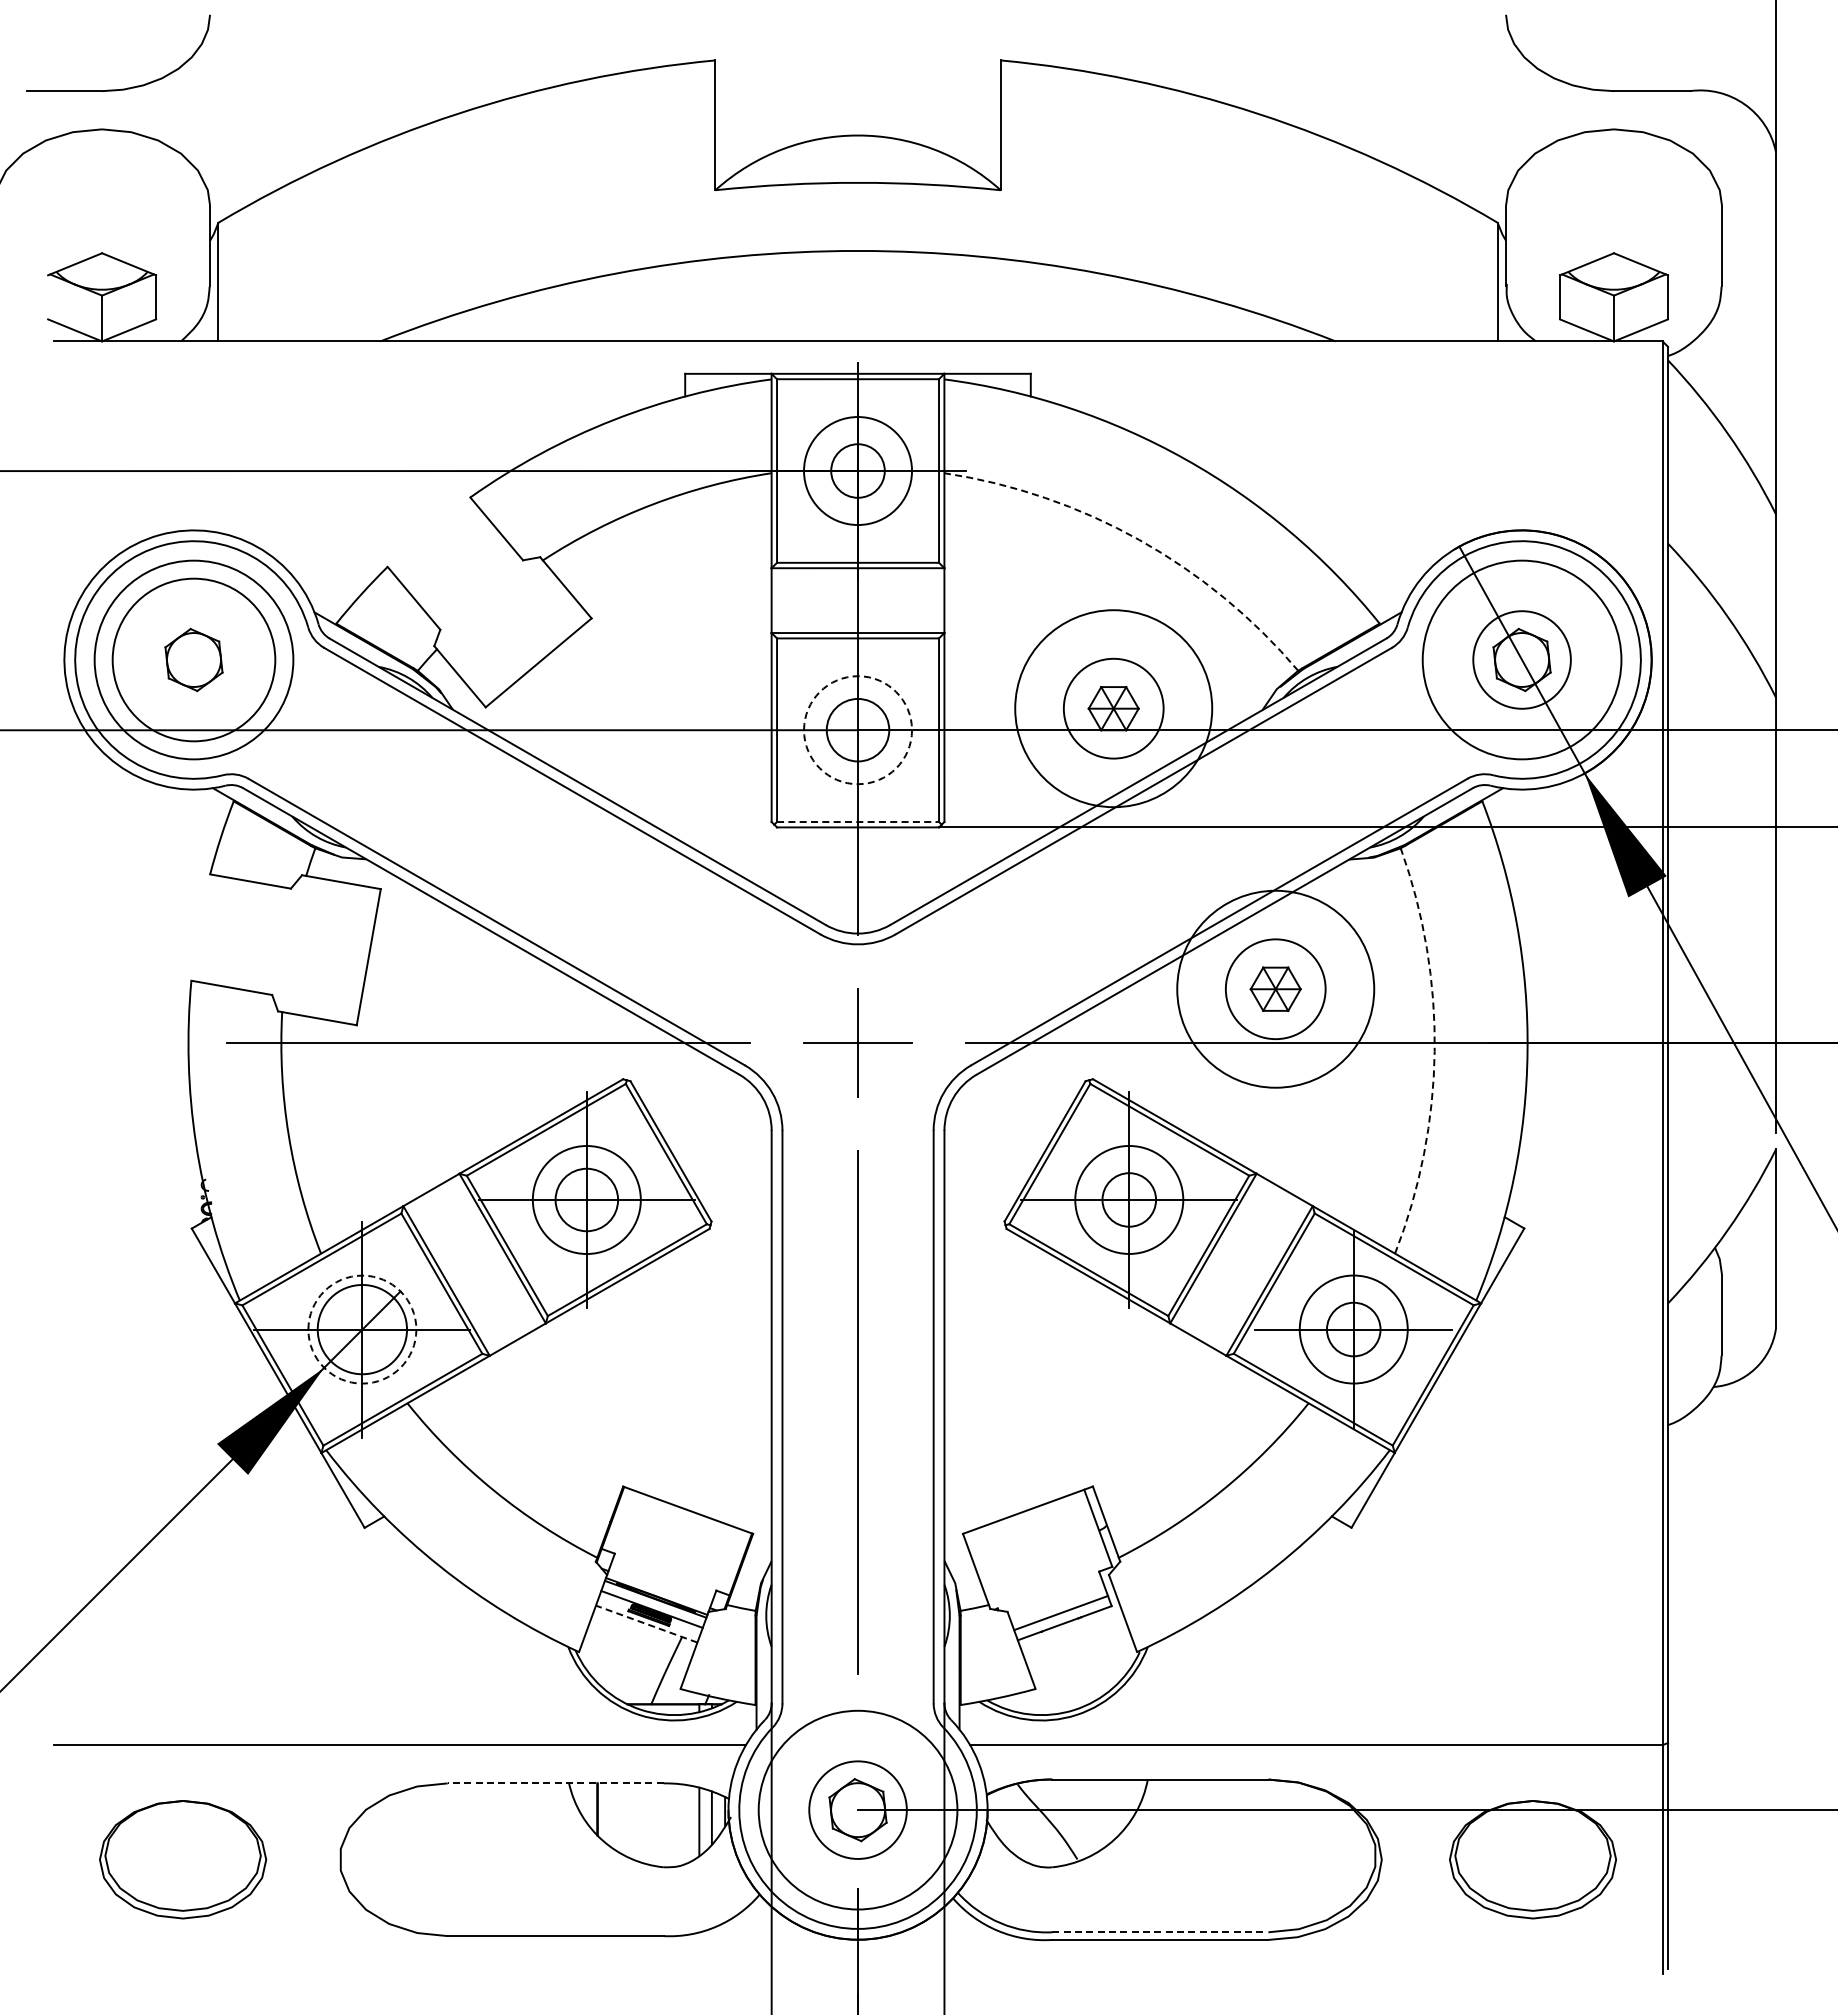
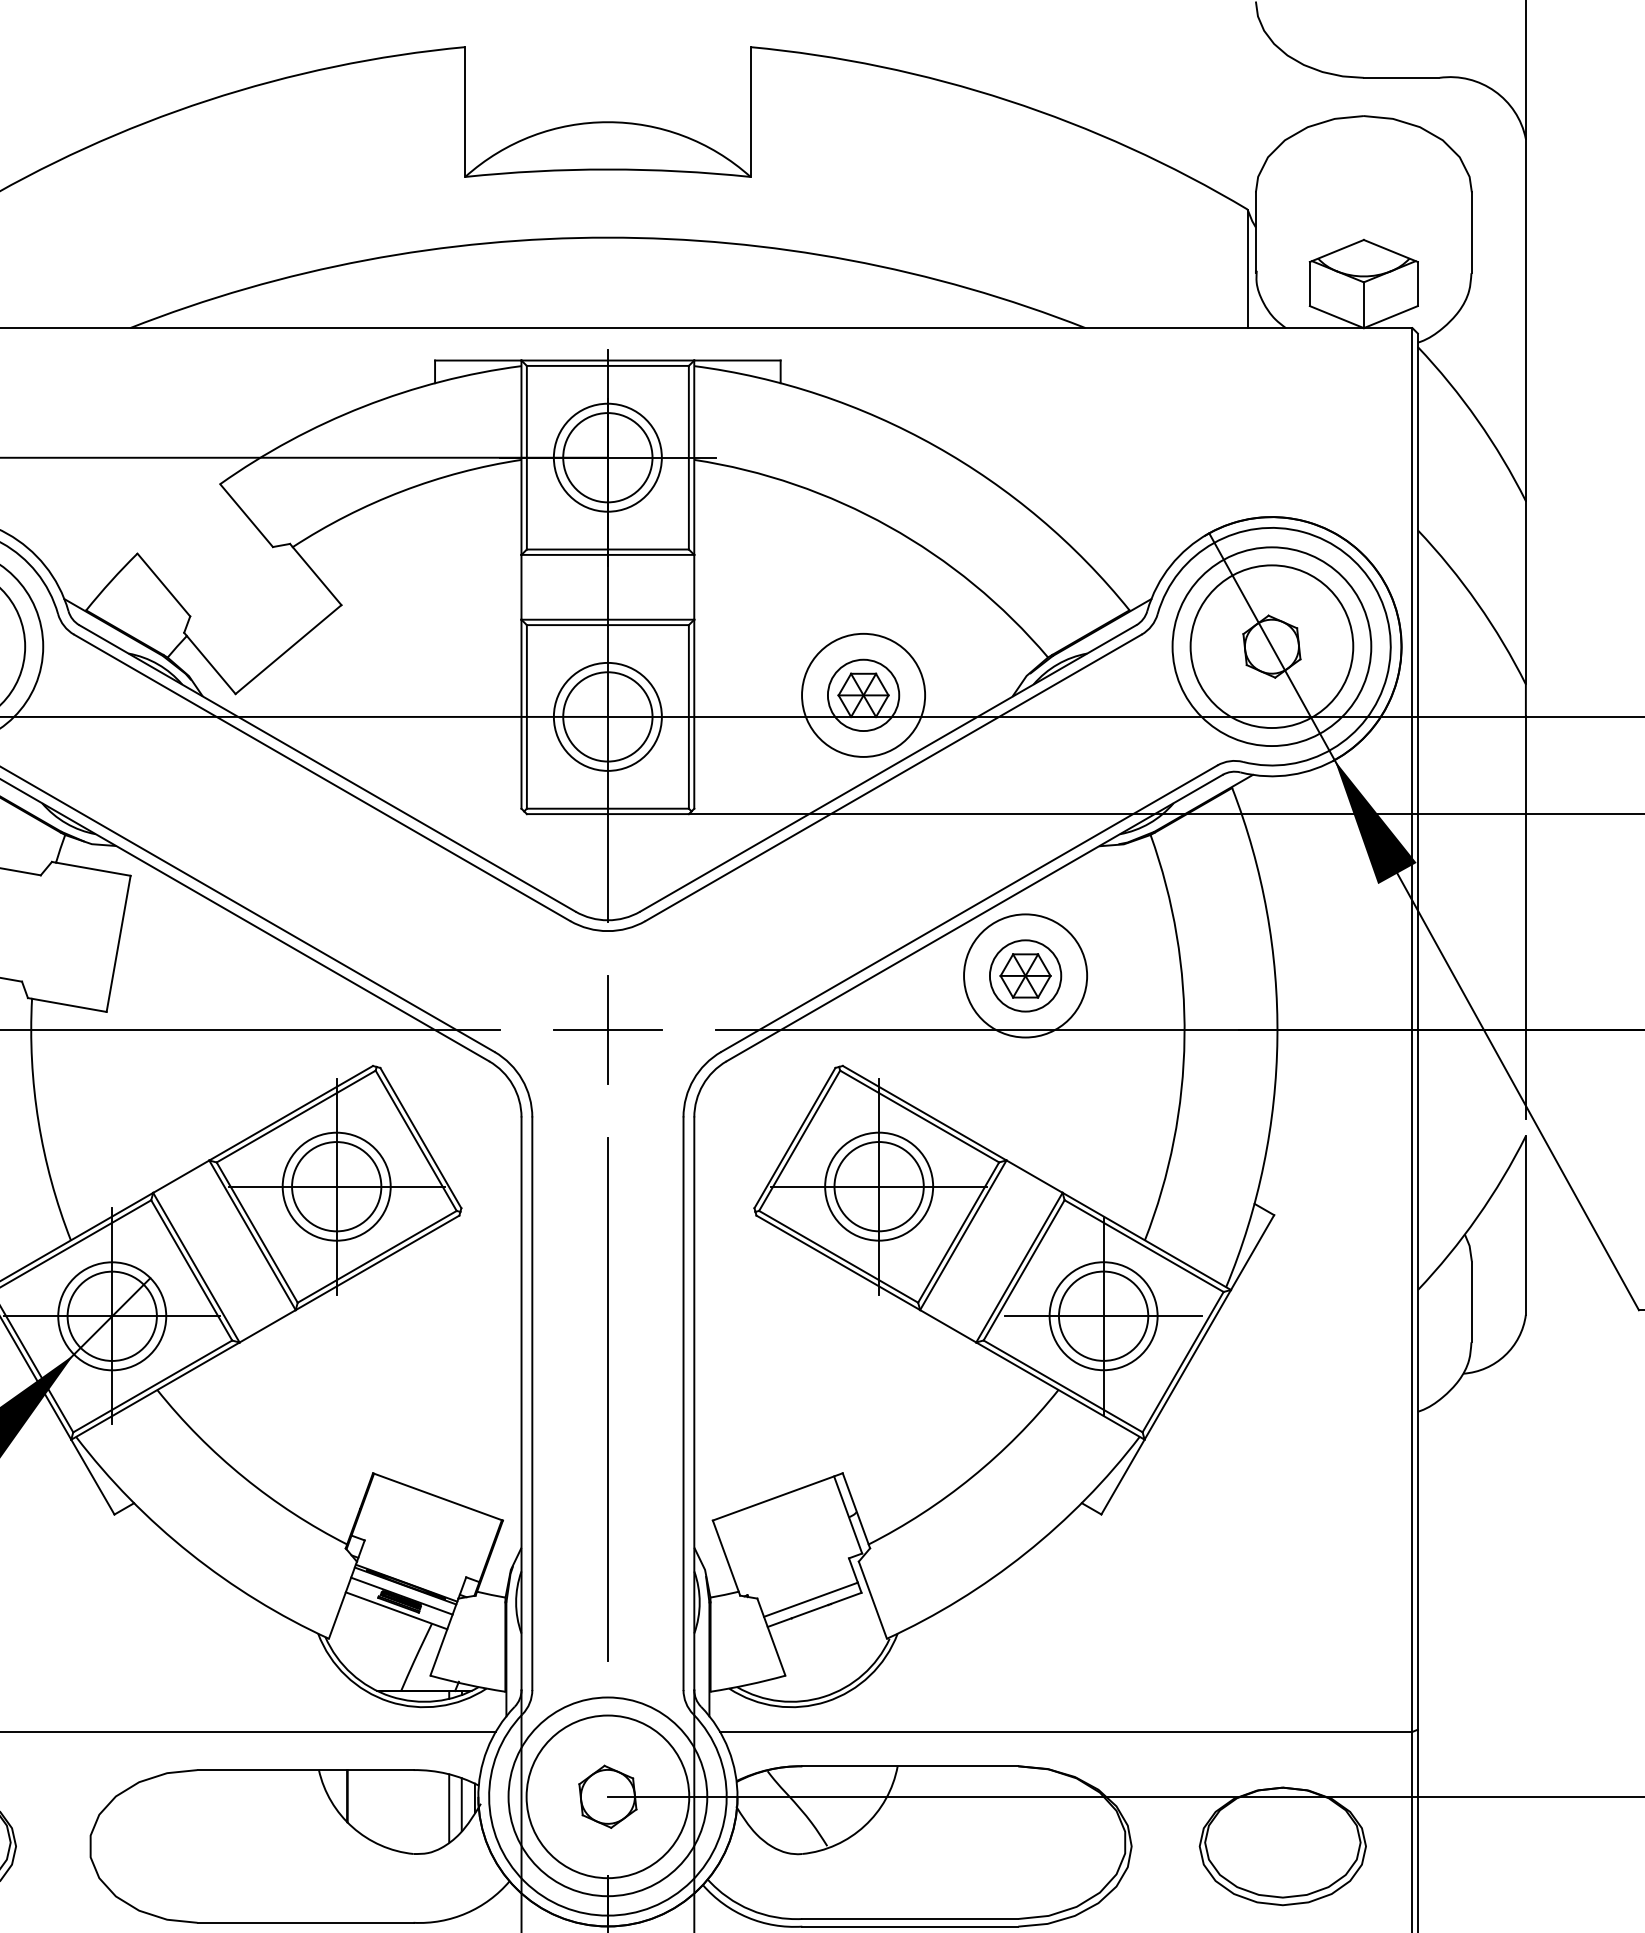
circle: (857, 470) -> (607, 457), size x1.67
arc: (1139, 539) -> (889, 526), dashed -> solid
circle: (1521, 659) -> (1271, 646), size x1.67
circle: (1113, 708) -> (863, 695), size x0.62
circle: (1113, 708) -> (863, 695), size x0.71
circle: (857, 729) -> (607, 716), size x1.43
circle: (858, 730) -> (608, 717), dashed -> solid
line: (858, 822) -> (608, 809), dashed -> solid
circle: (1275, 988) -> (1025, 975), size x0.62
circle: (1275, 988) -> (1025, 975), size x0.71
arc: (1434, 1051) -> (1184, 1038), dashed -> solid
circle: (586, 1199) -> (336, 1186), size x1.43
circle: (1128, 1199) -> (878, 1186), size x1.67
circle: (362, 1329) -> (112, 1316), dashed -> solid
circle: (1353, 1329) -> (1103, 1316), size x1.67
line: (646, 1624) -> (396, 1611), dashed -> solid
line: (555, 1783) -> (305, 1770), dashed -> solid
circle: (857, 1809) -> (607, 1796), size x1.67
line: (1160, 1932) -> (910, 1919), dashed -> solid

